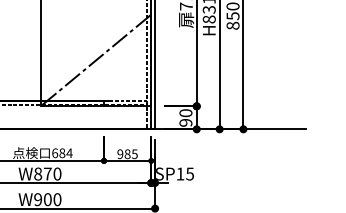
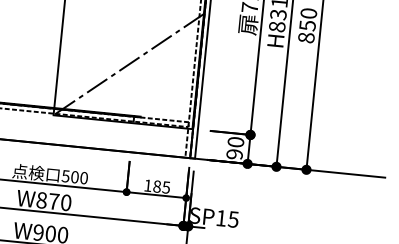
text: (62, 153) -> (75, 177), 684 -> 500
text: (120, 154) -> (148, 186), 985 -> 185

